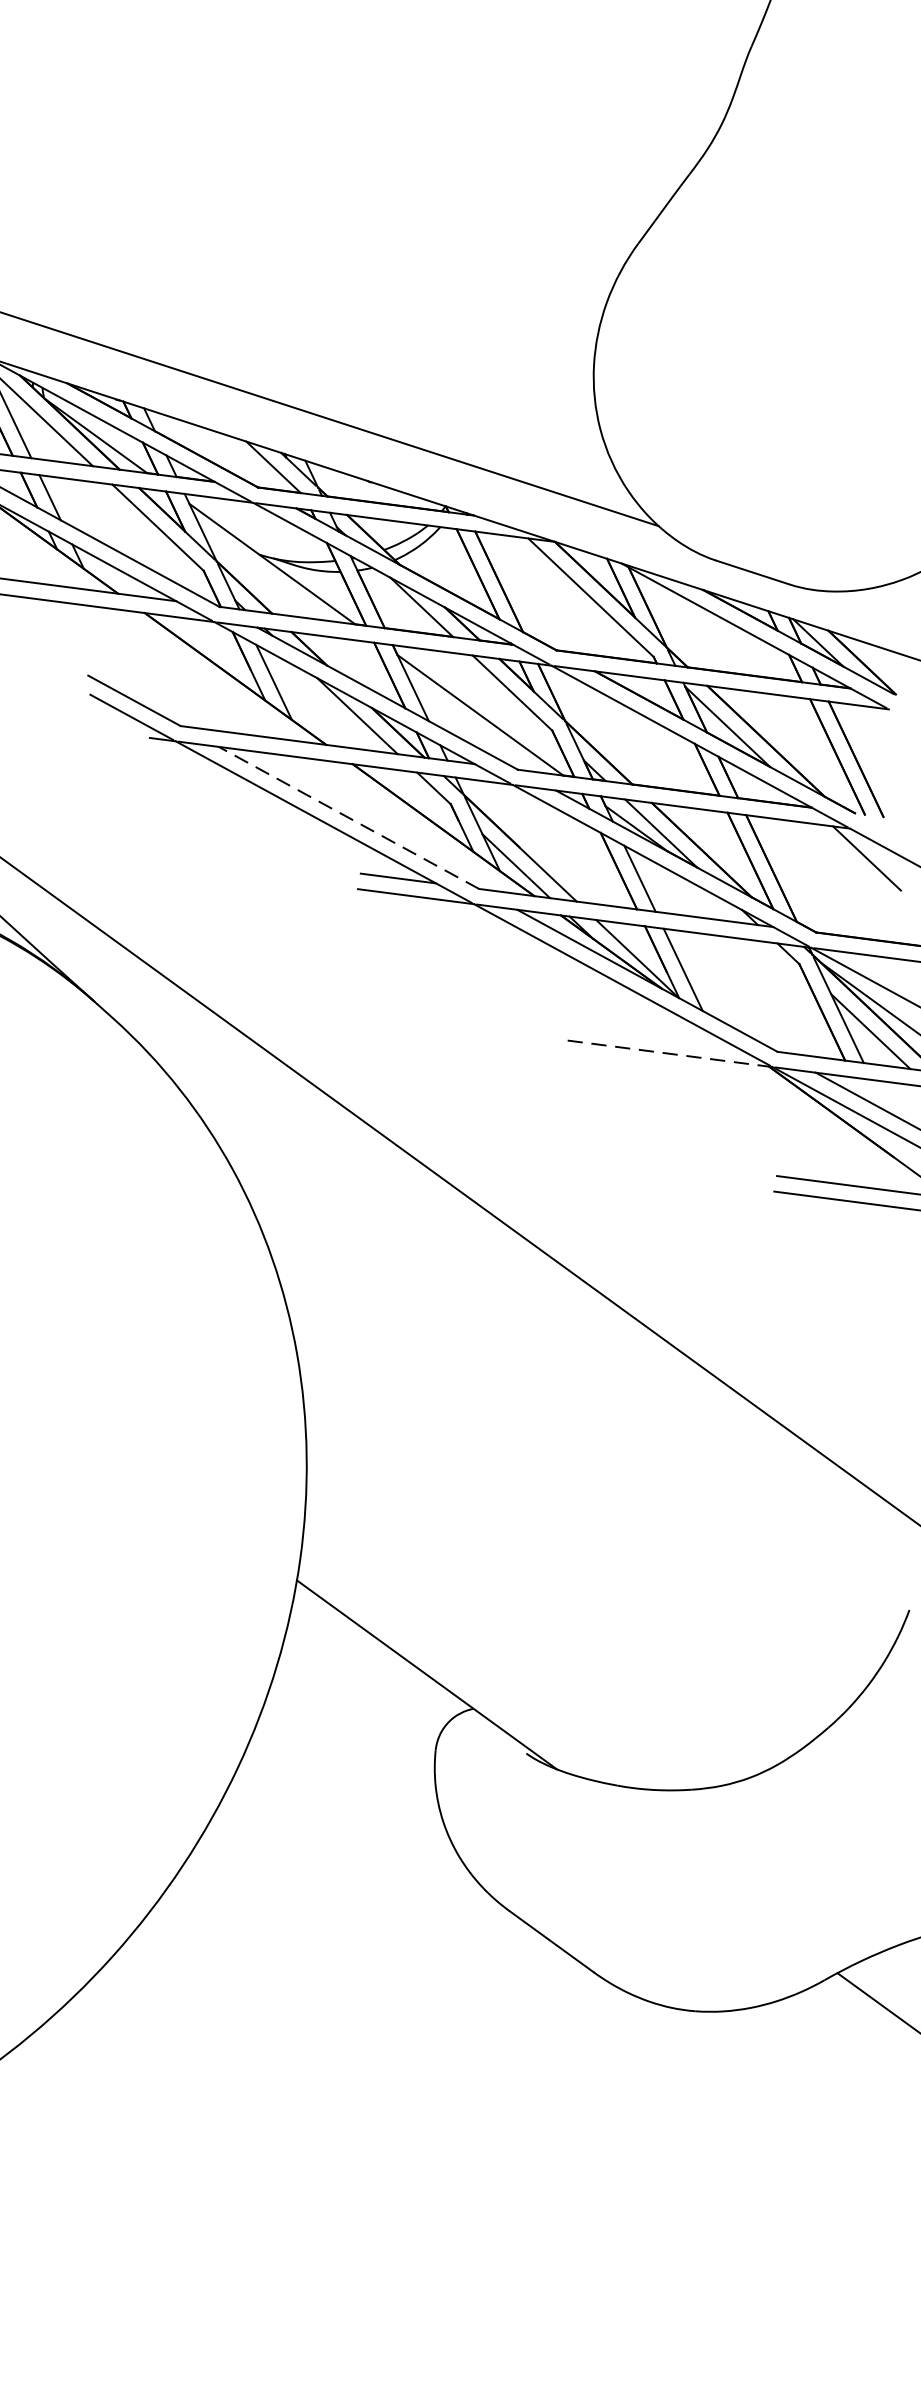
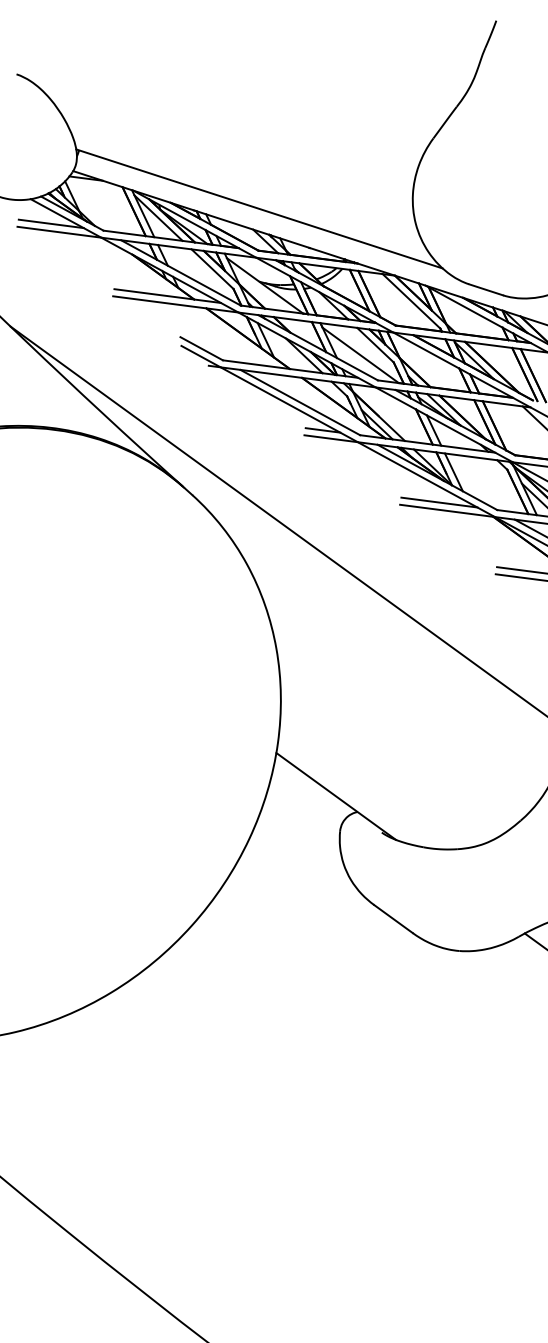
line: (347, 817) -> (299, 402), dashed -> solid
line: (651, 1035) -> (439, 502), added
line: (669, 1052) -> (447, 510), dashed -> solid

